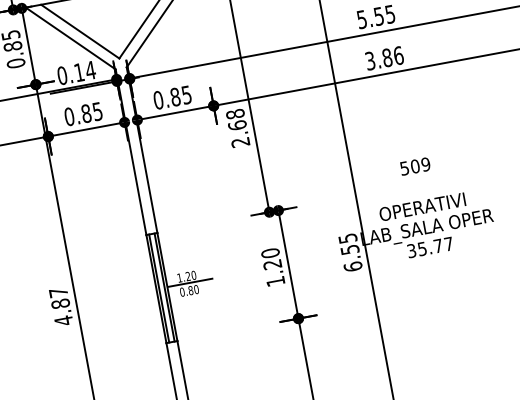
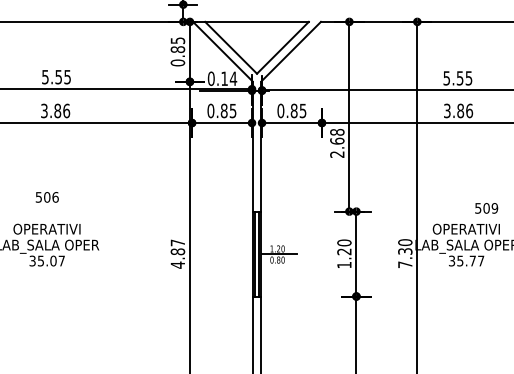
text: (415, 166) -> (486, 208), moved
text: (350, 252) -> (405, 253), 6.55 -> 7.30

